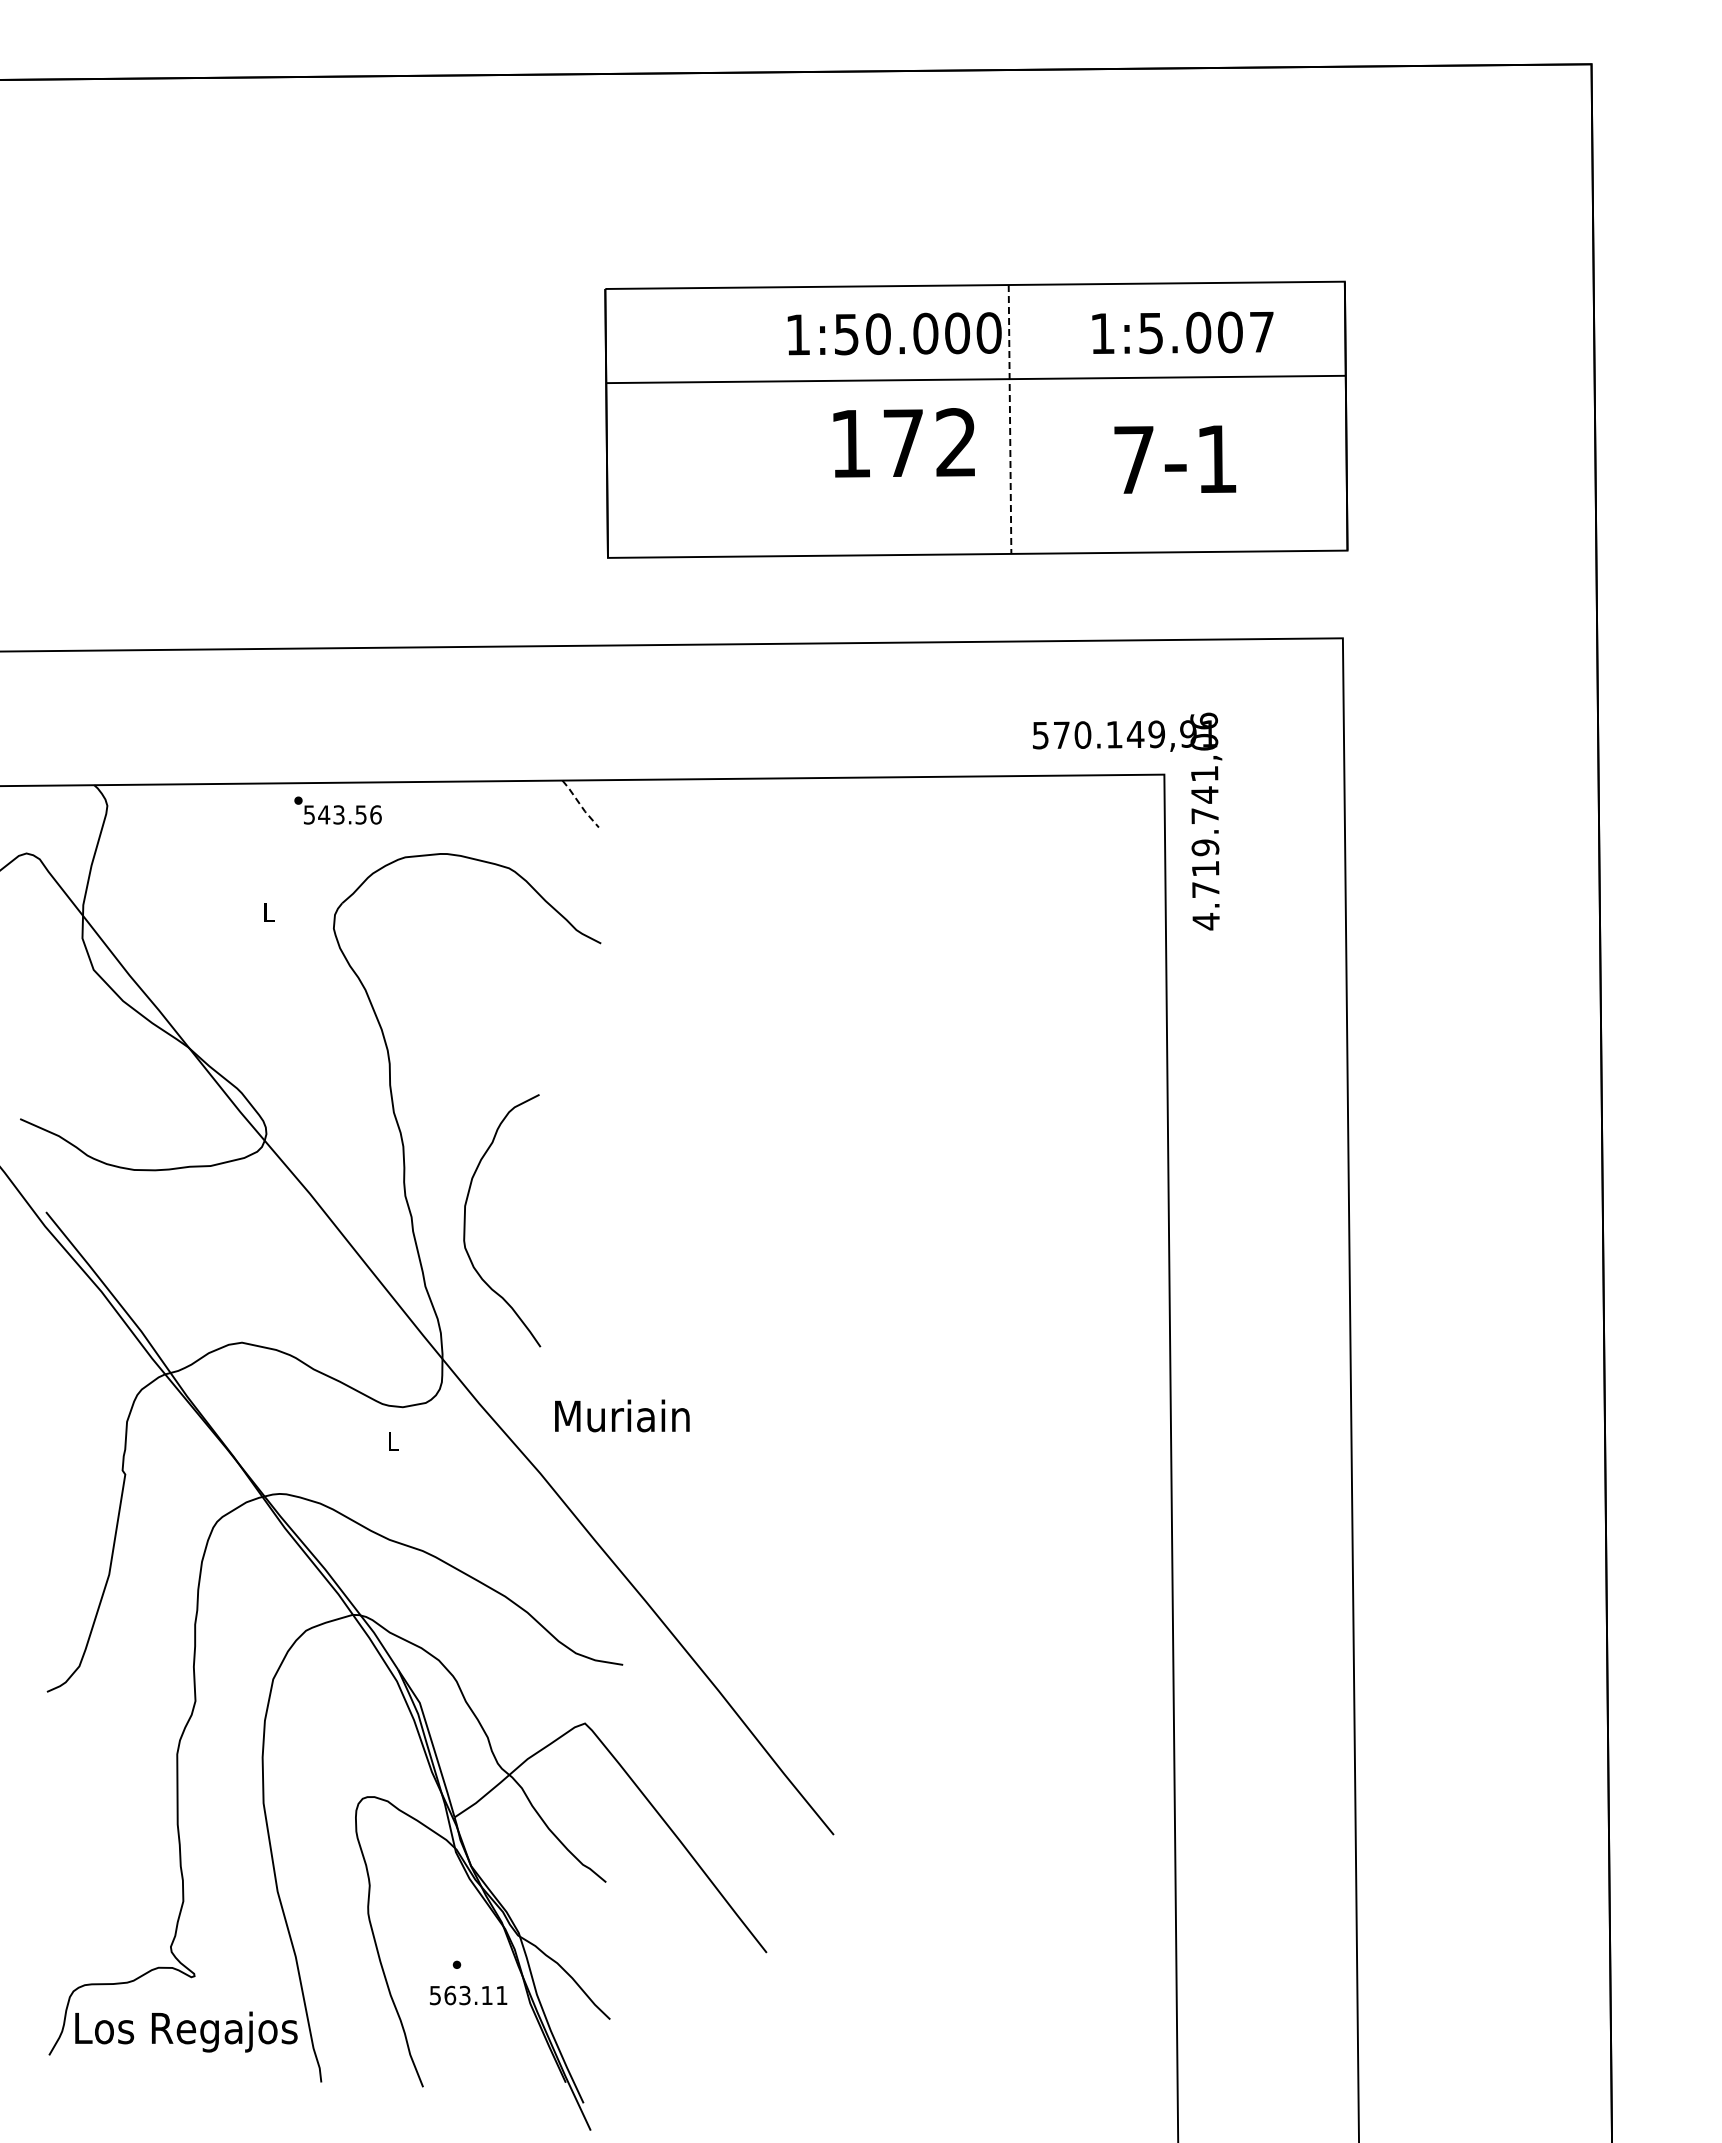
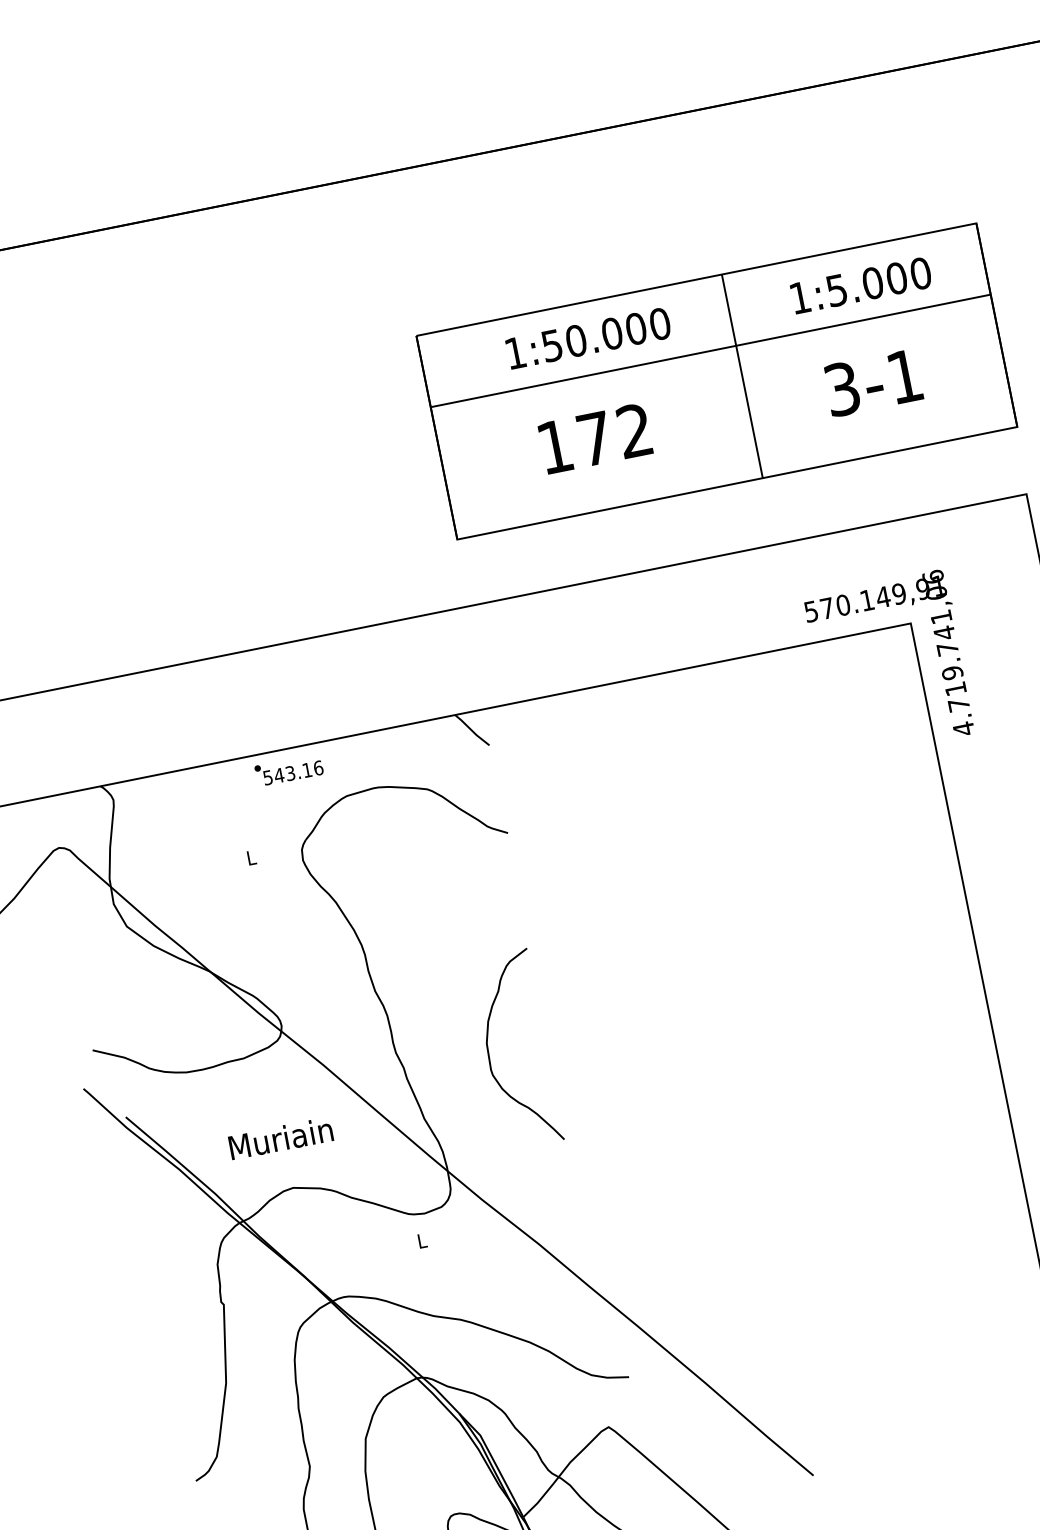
text: (1261, 331) -> (920, 273), 1:5.007 -> 1:5.000
text: (894, 333) -> (588, 338), moved
line: (1010, 419) -> (742, 376), dashed -> solid
text: (903, 442) -> (594, 438), moved
text: (1134, 459) -> (842, 388), 7-1 -> 3-1
line: (580, 804) -> (472, 730), dashed -> solid
text: (360, 814) -> (306, 770), 543.56 -> 543.16
curve: (465, 1220) -> (489, 1054), moved
text: (622, 1415) -> (281, 1138), moved

